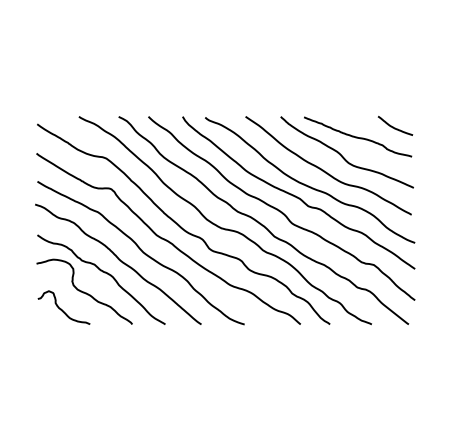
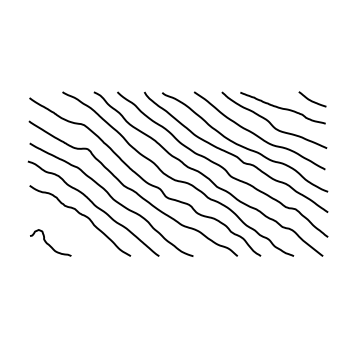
curve: (84, 291) -> (66, 230), removed

